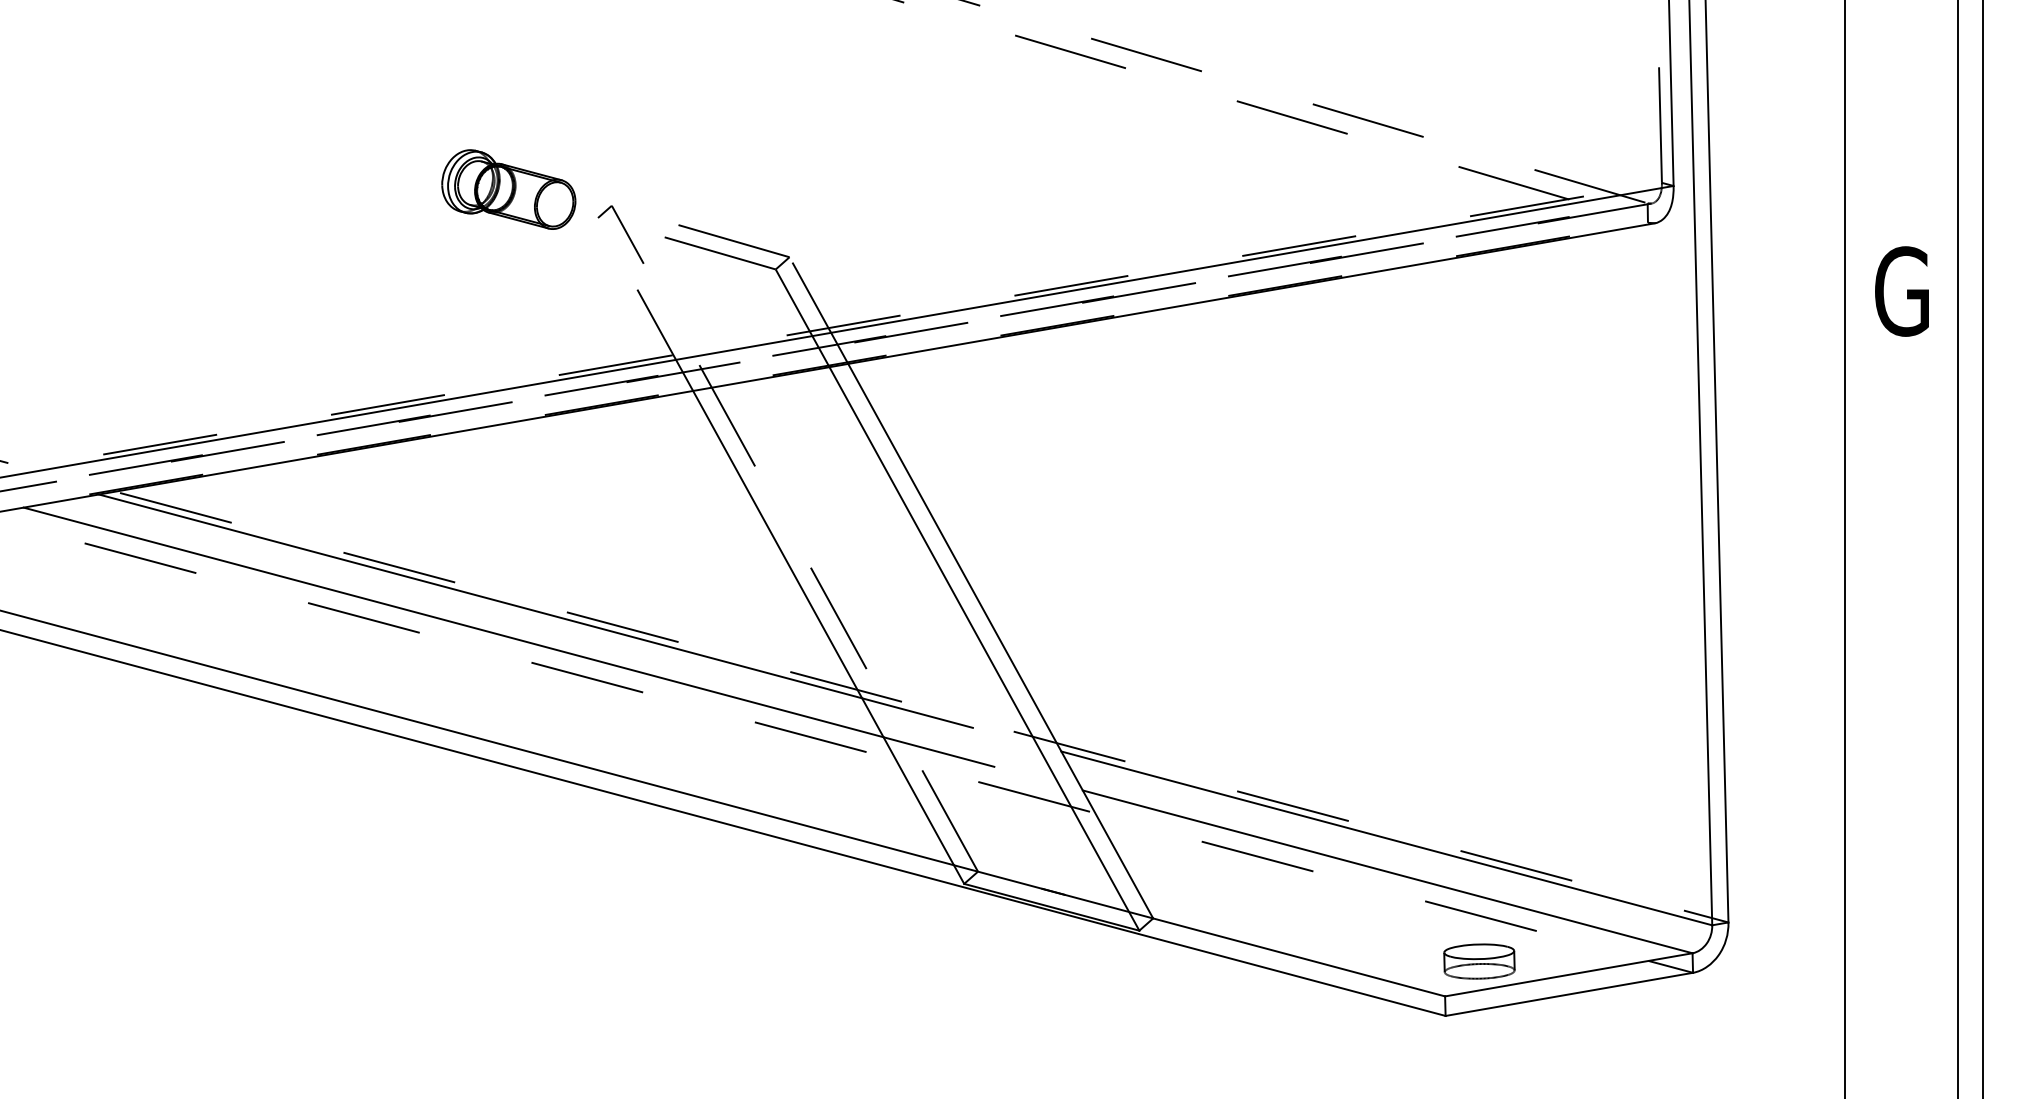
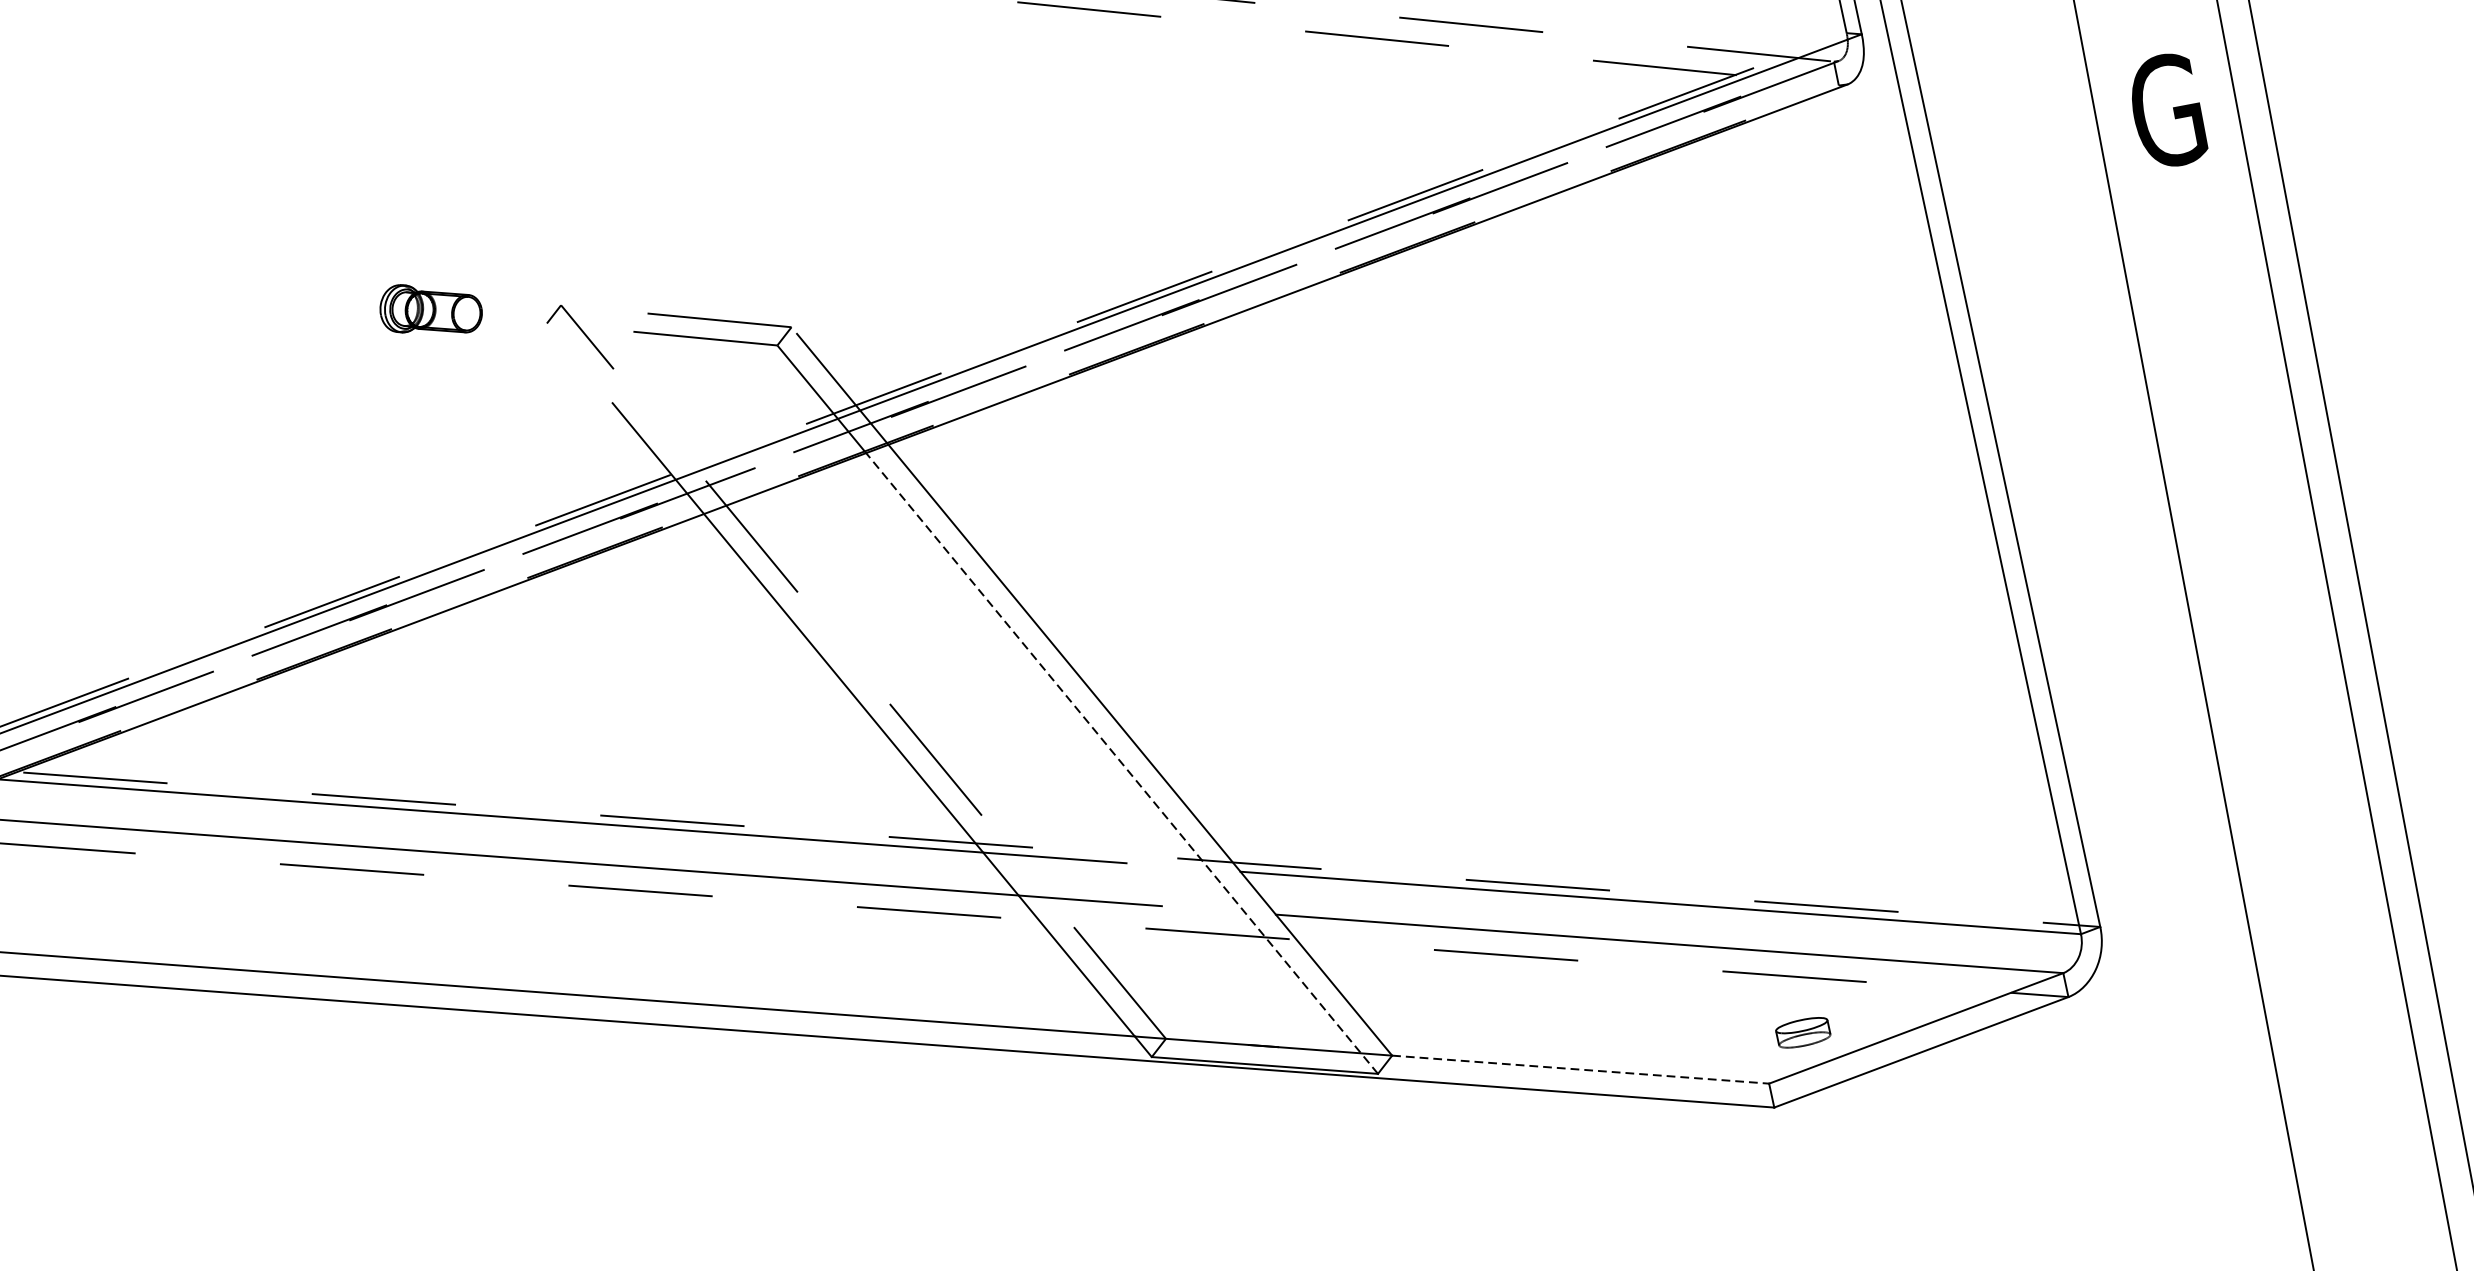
part: (508, 189) -> (430, 309), size x0.6
line: (984, 648) -> (1122, 762), solid -> dashed
line: (1299, 957) -> (1581, 1069), solid -> dashed
part: (1479, 961) -> (1803, 1032), size x0.6

